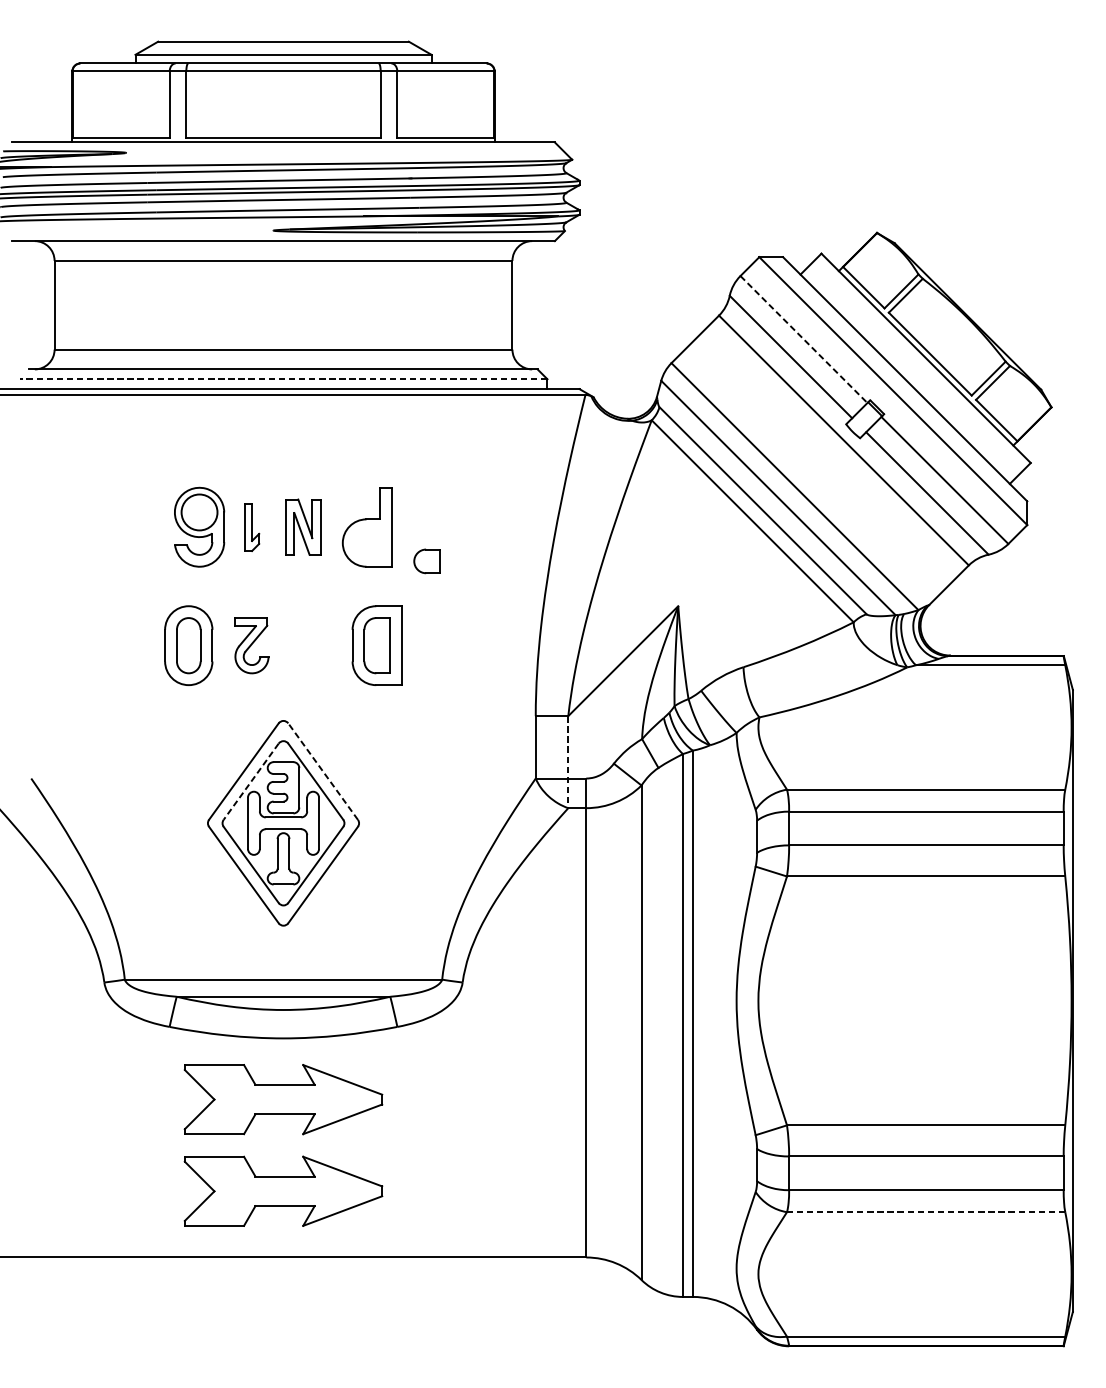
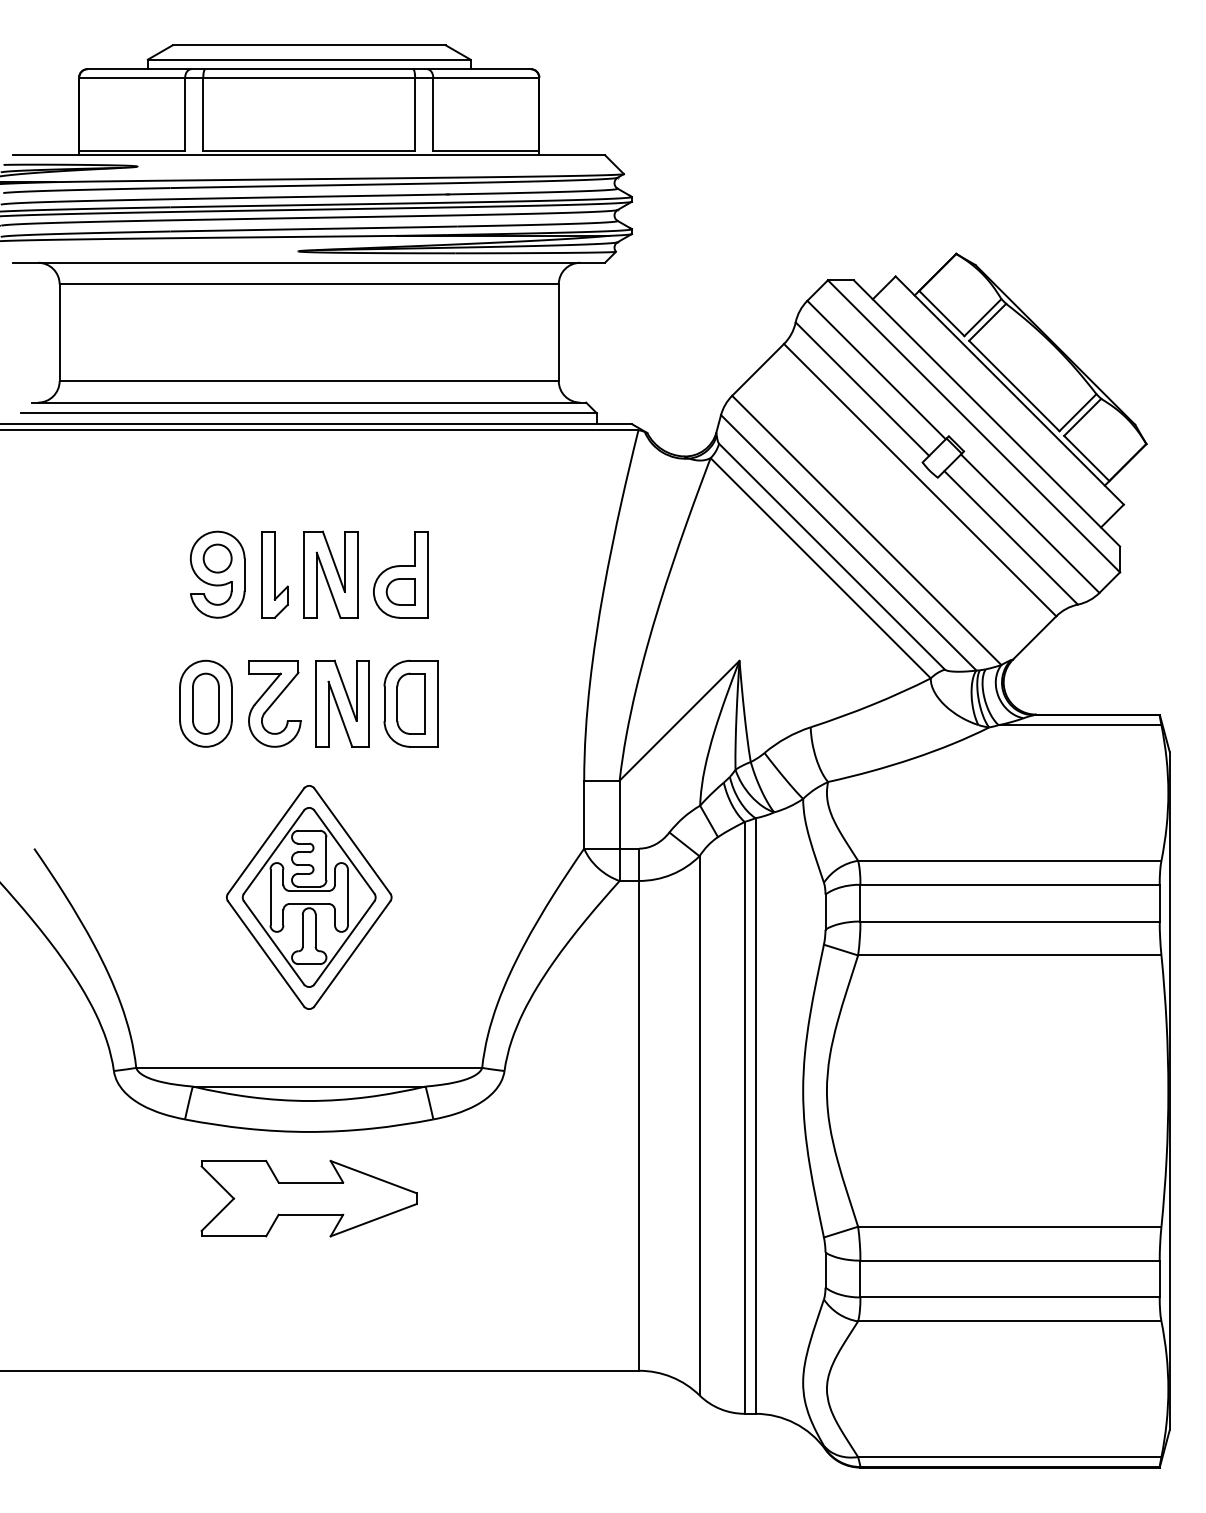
line: (803, 339) -> (876, 370), dashed -> solid
line: (283, 379) -> (309, 413), dashed -> solid
circle: (199, 512) -> (217, 558), size x0.71
part: (251, 527) -> (274, 574), size x1.67
part: (303, 527) -> (330, 574), size x1.43
part: (426, 560) -> (400, 591), moved
part: (251, 645) -> (274, 703), size x1.43
part: (314, 645) -> (342, 703), added
line: (568, 762) -> (619, 831), dashed -> solid
line: (323, 771) -> (352, 841), dashed -> solid
line: (250, 782) -> (273, 852), dashed -> solid
part: (282, 1191) -> (308, 1298), removed
line: (925, 1212) -> (1009, 1321), dashed -> solid

